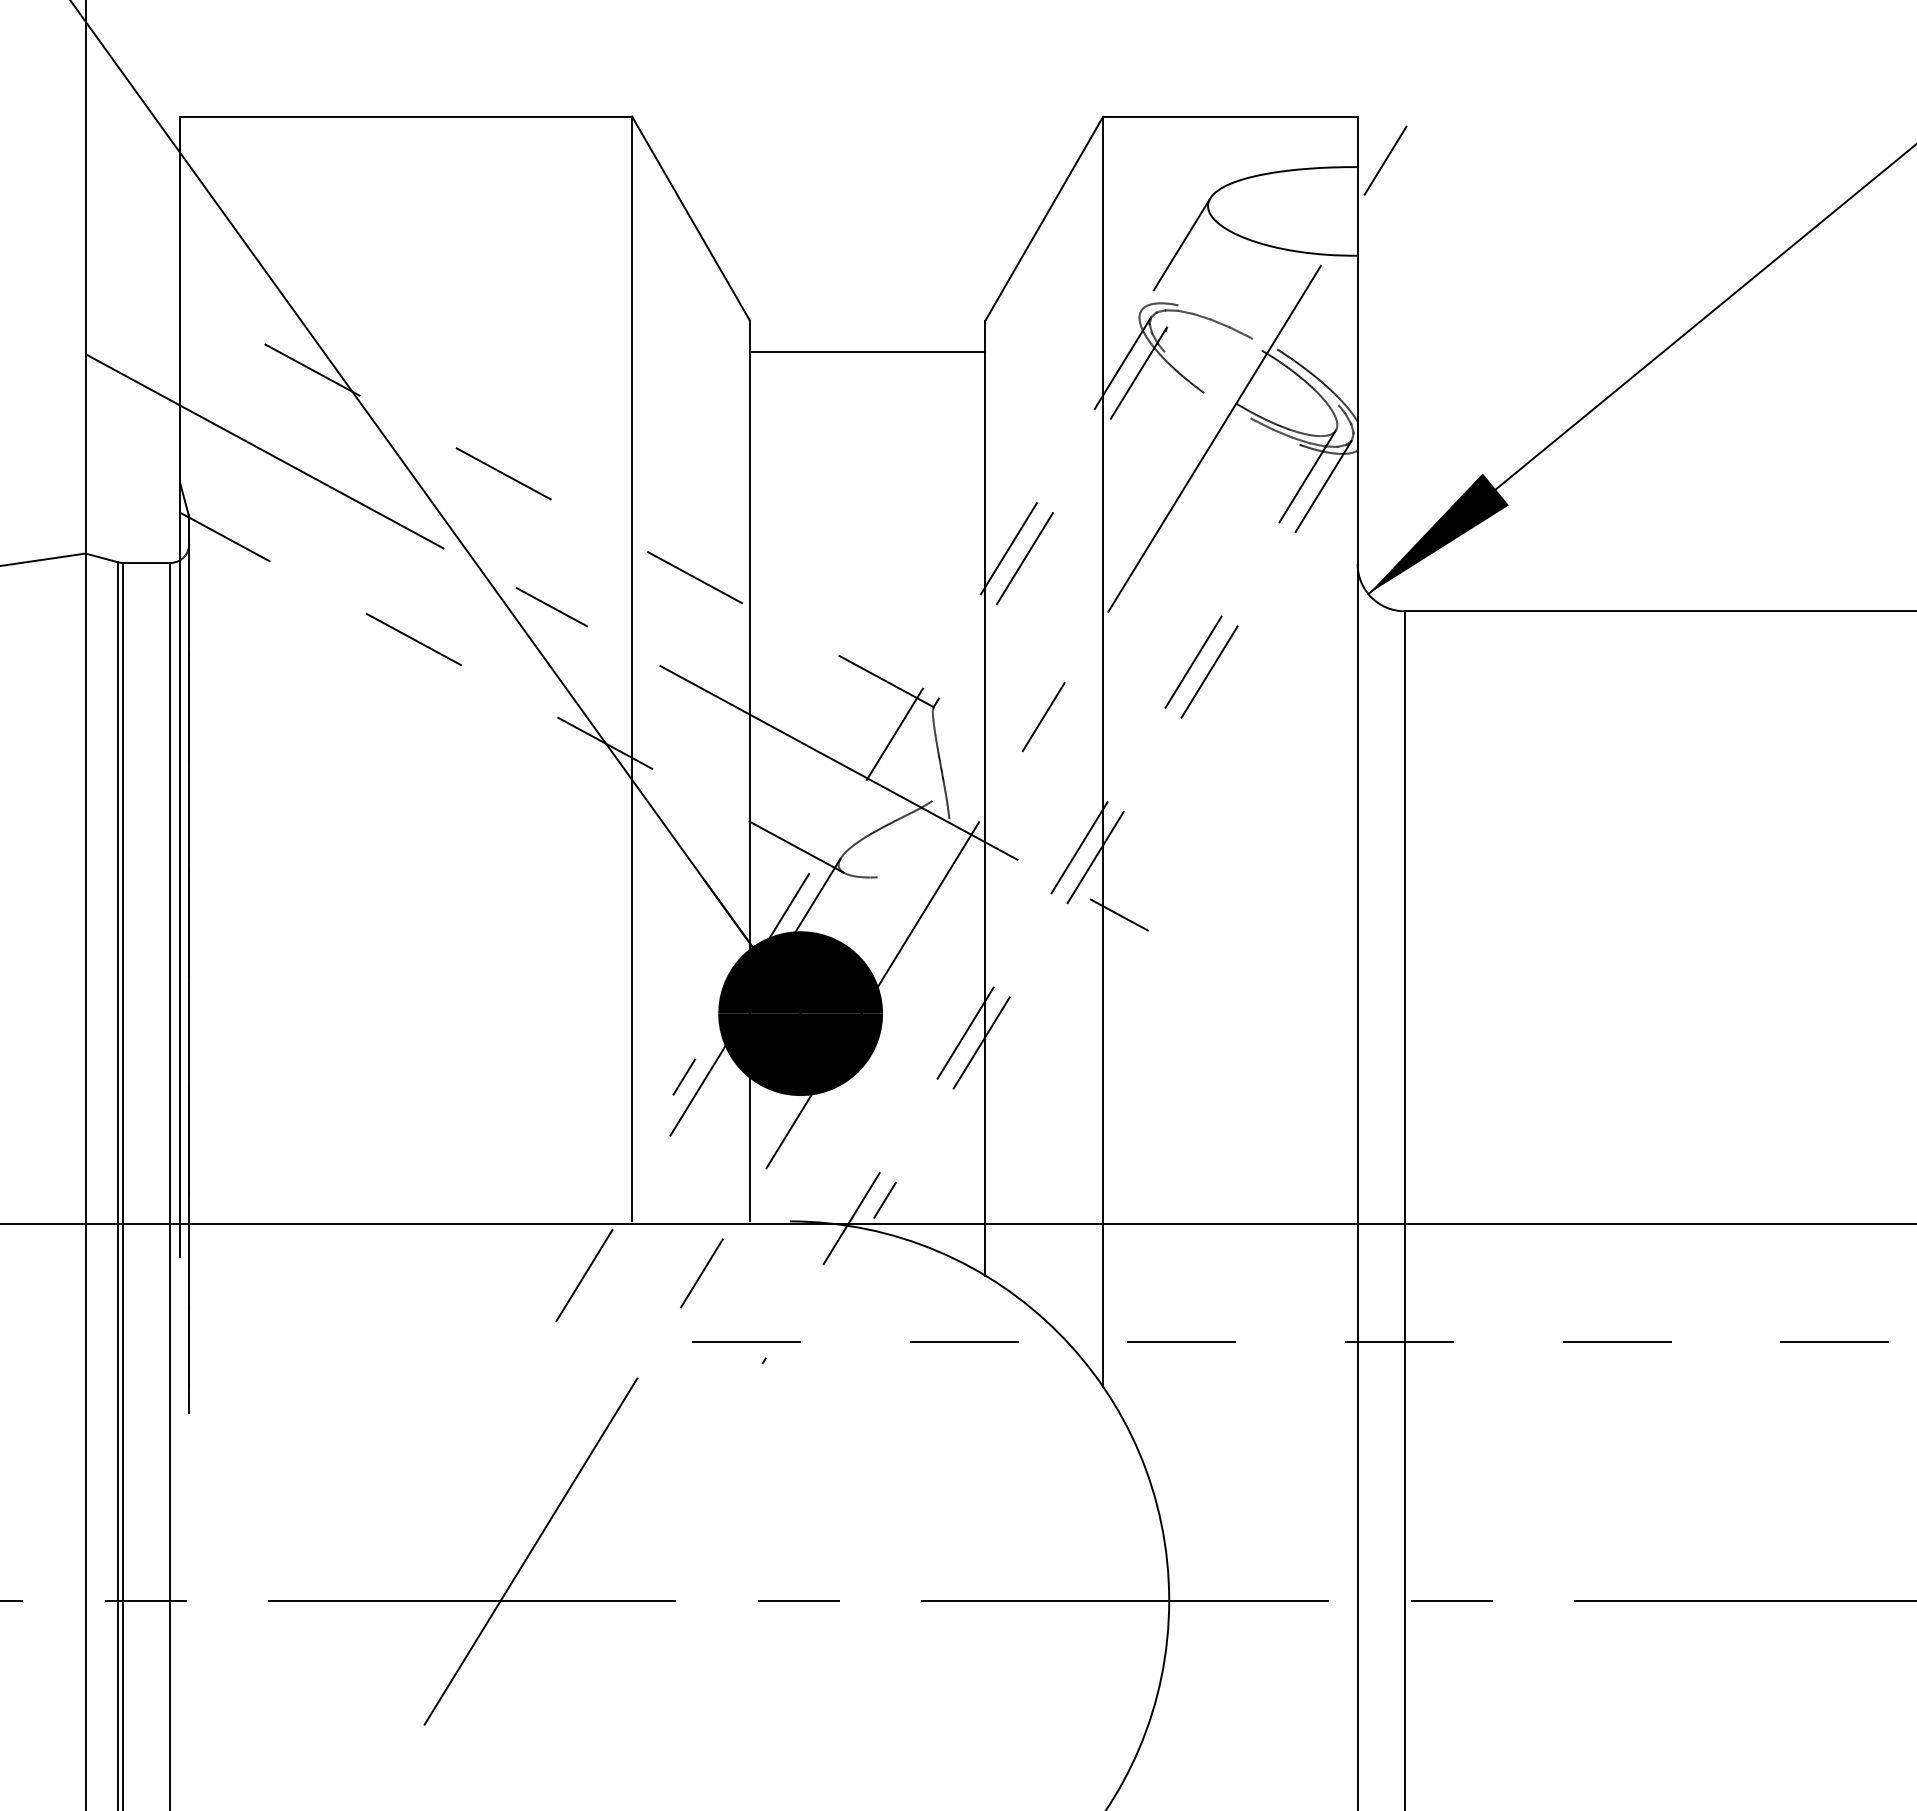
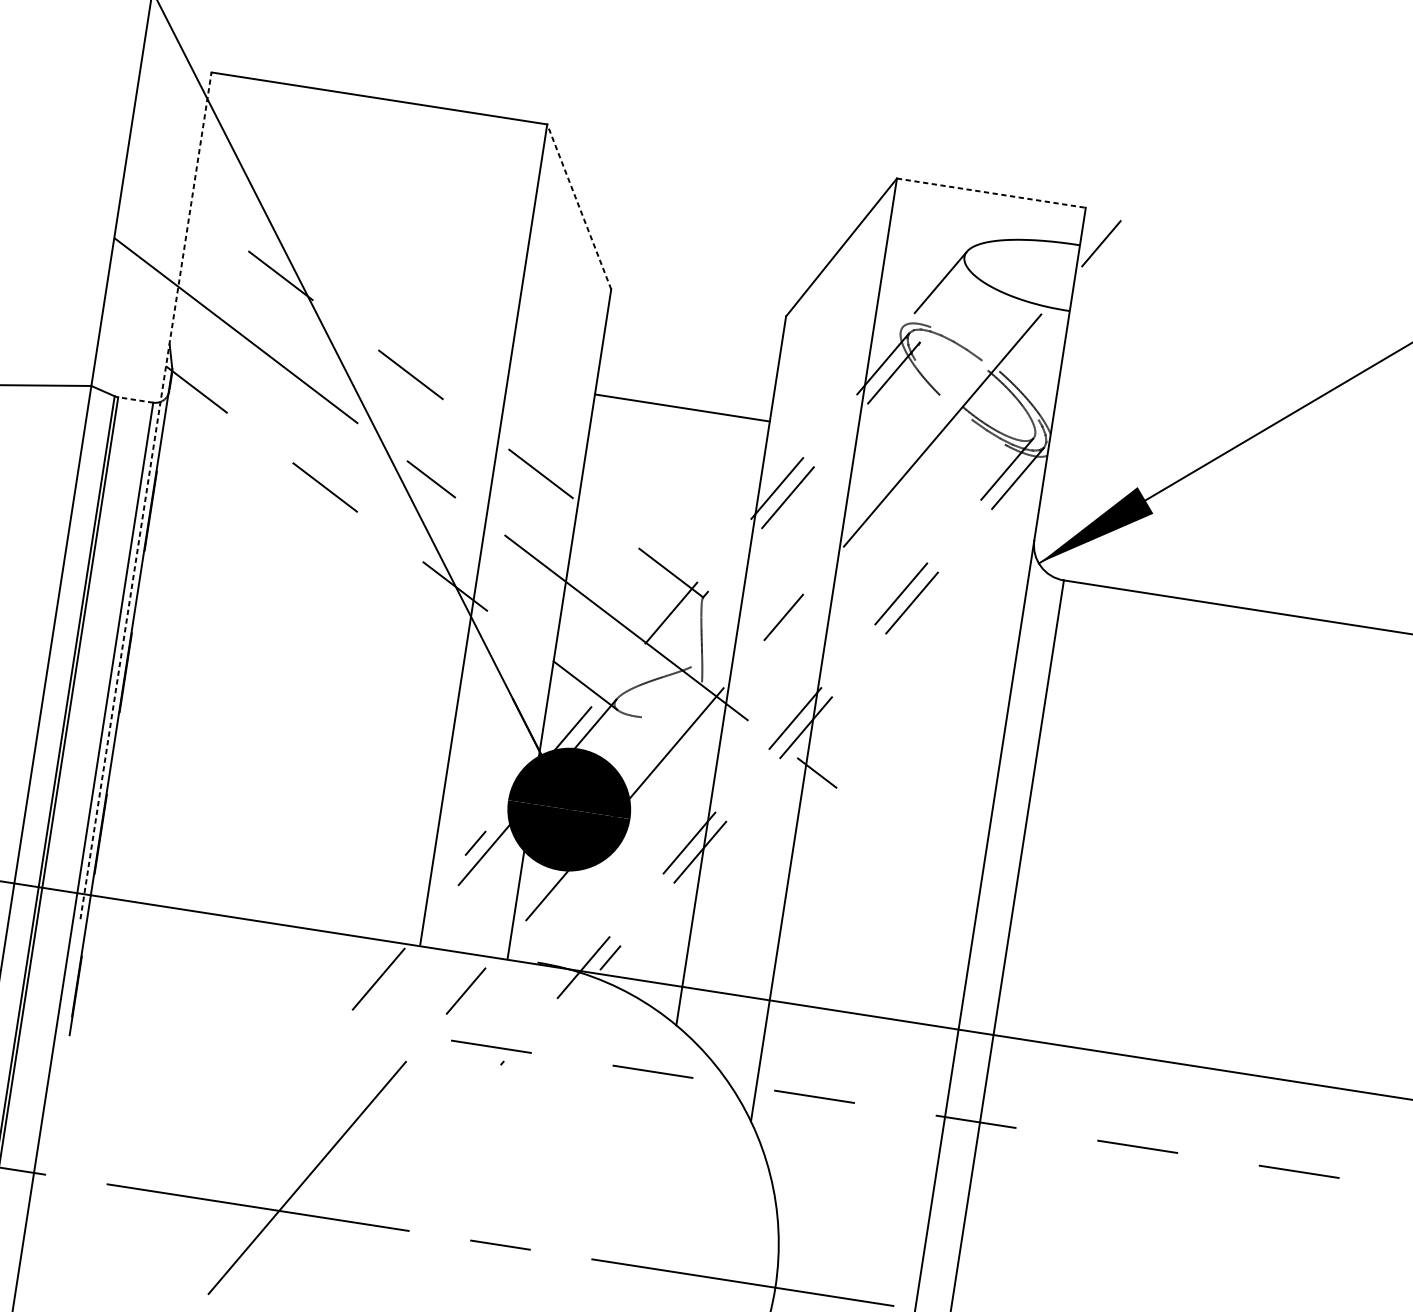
line: (1230, 116) -> (991, 193), solid -> dashed
line: (691, 218) -> (579, 206), solid -> dashed
line: (867, 352) -> (682, 408), moved
line: (146, 563) -> (135, 400), solid -> dashed
line: (179, 686) -> (145, 495), solid -> dashed

